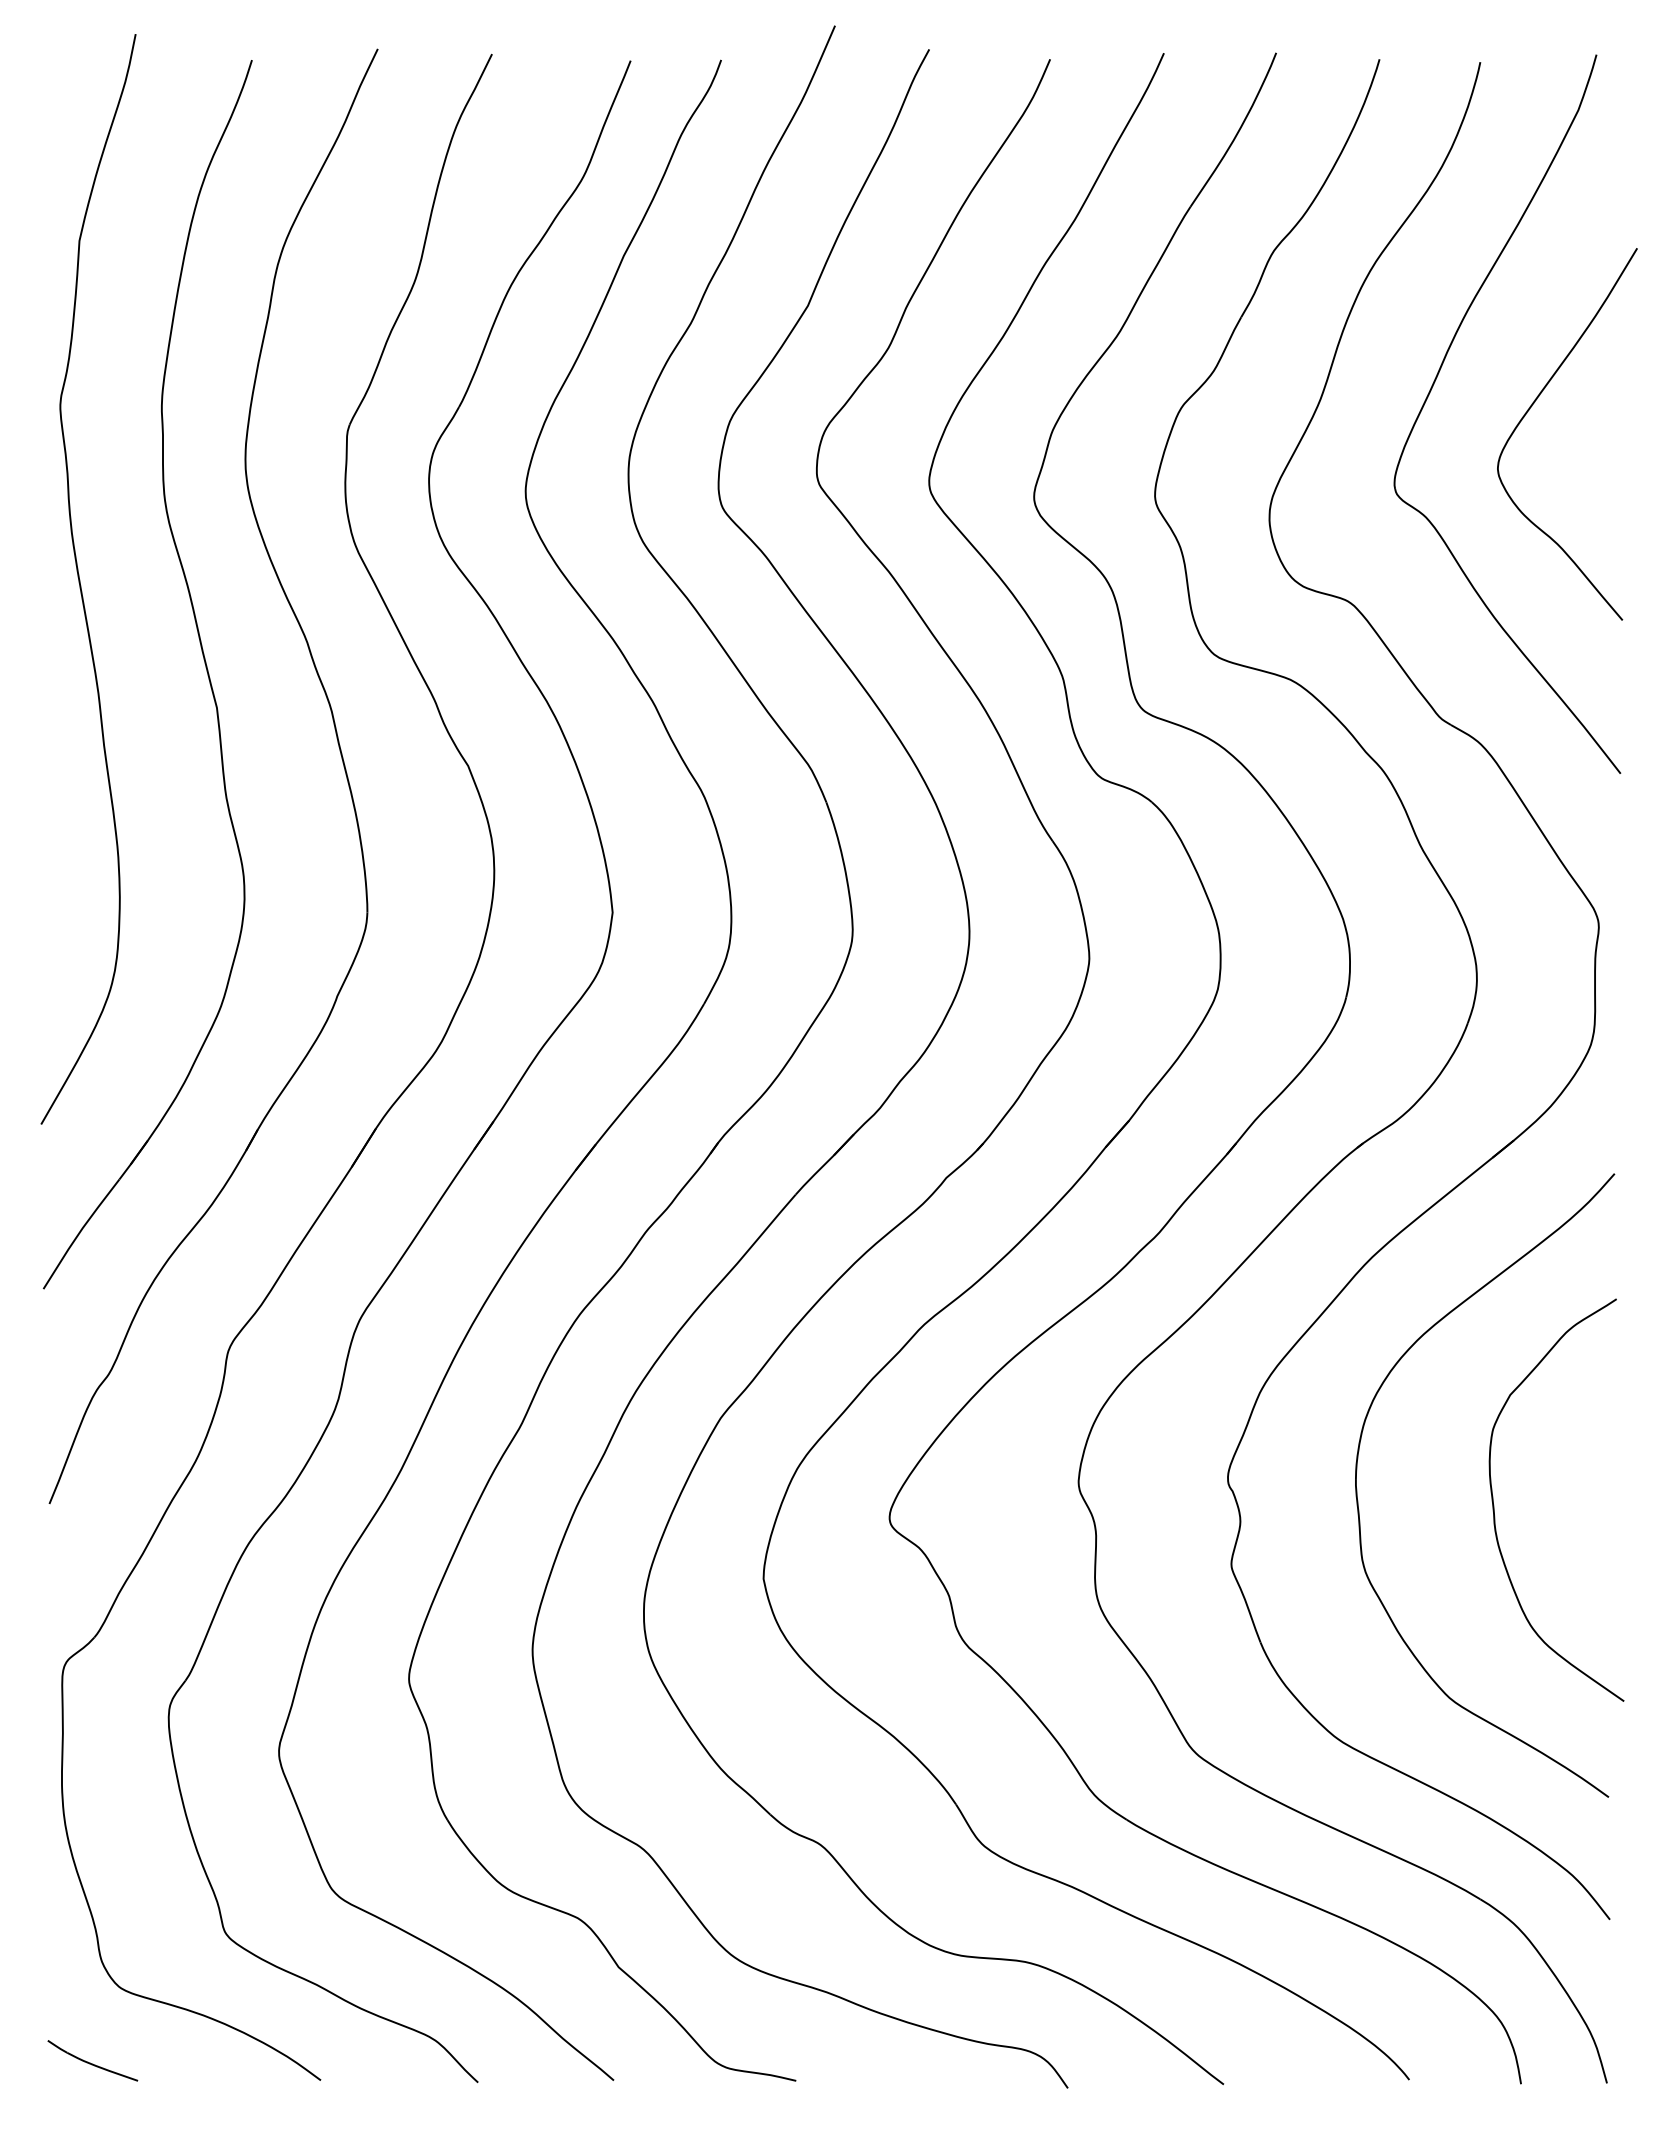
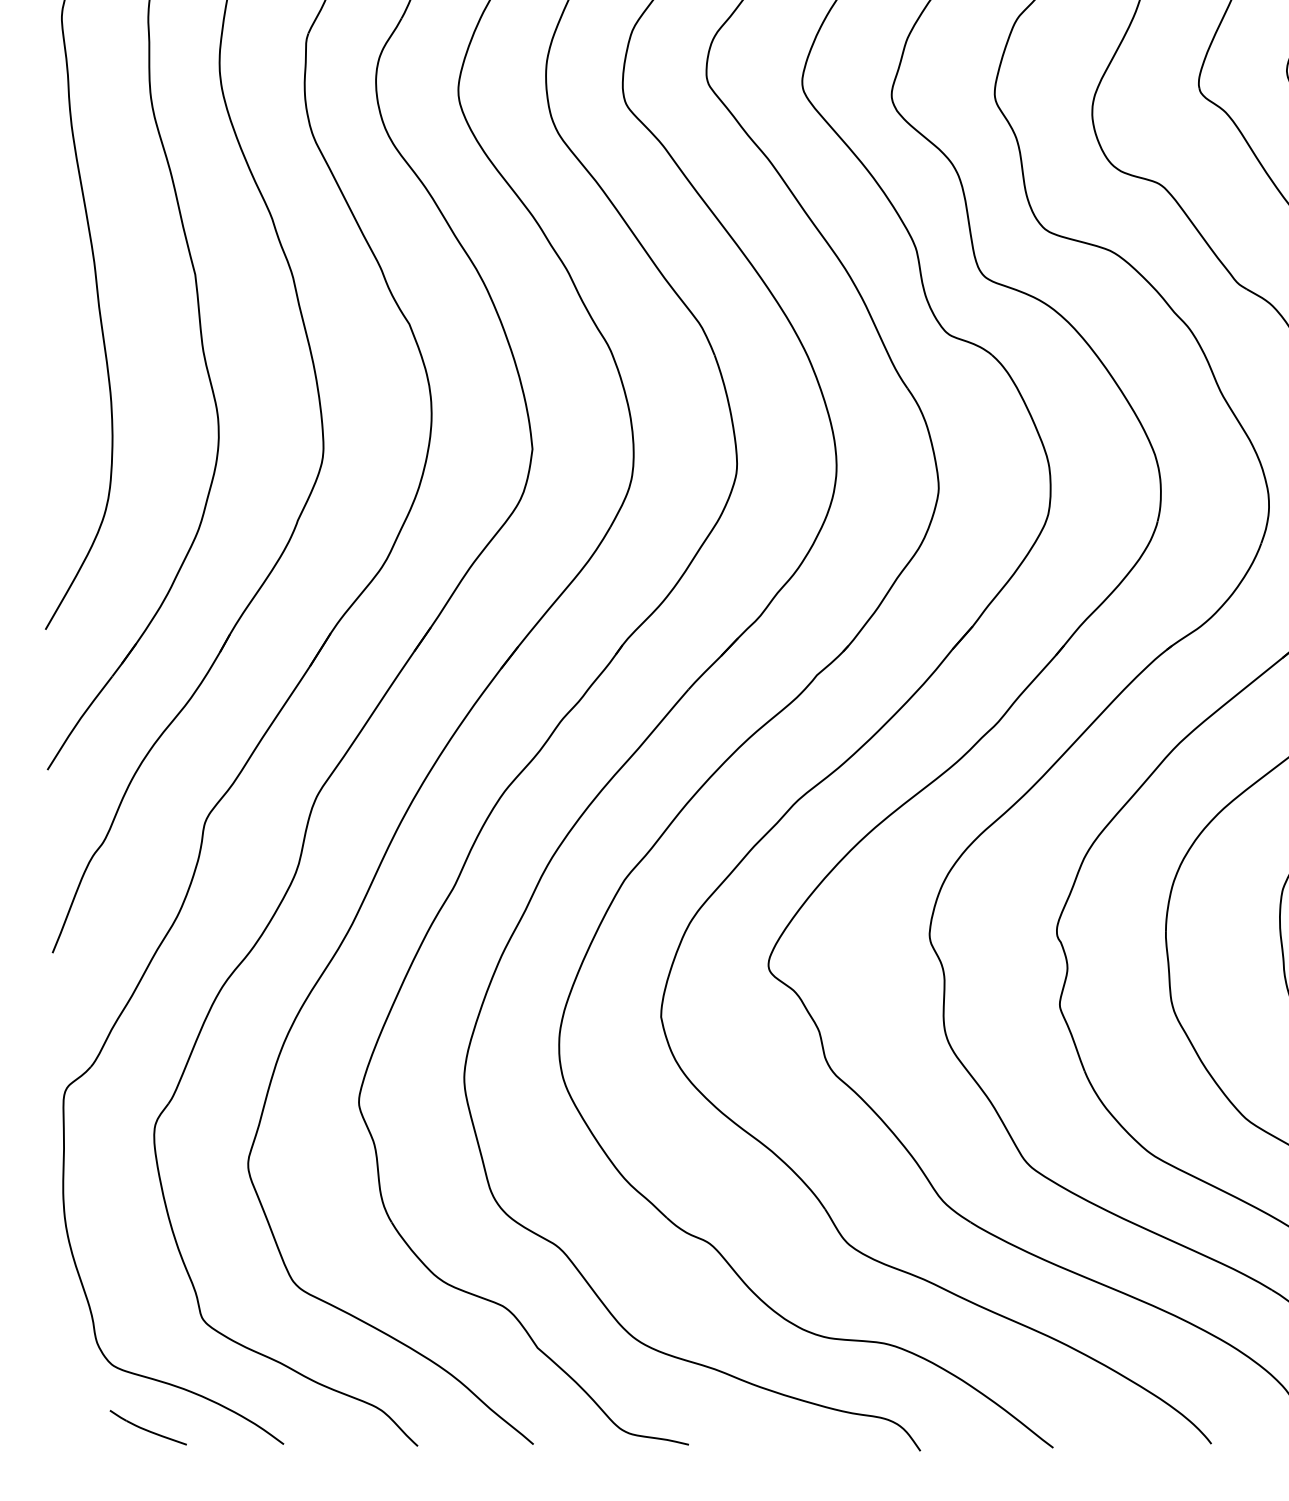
part: (92, 2060) -> (148, 1427), moved

